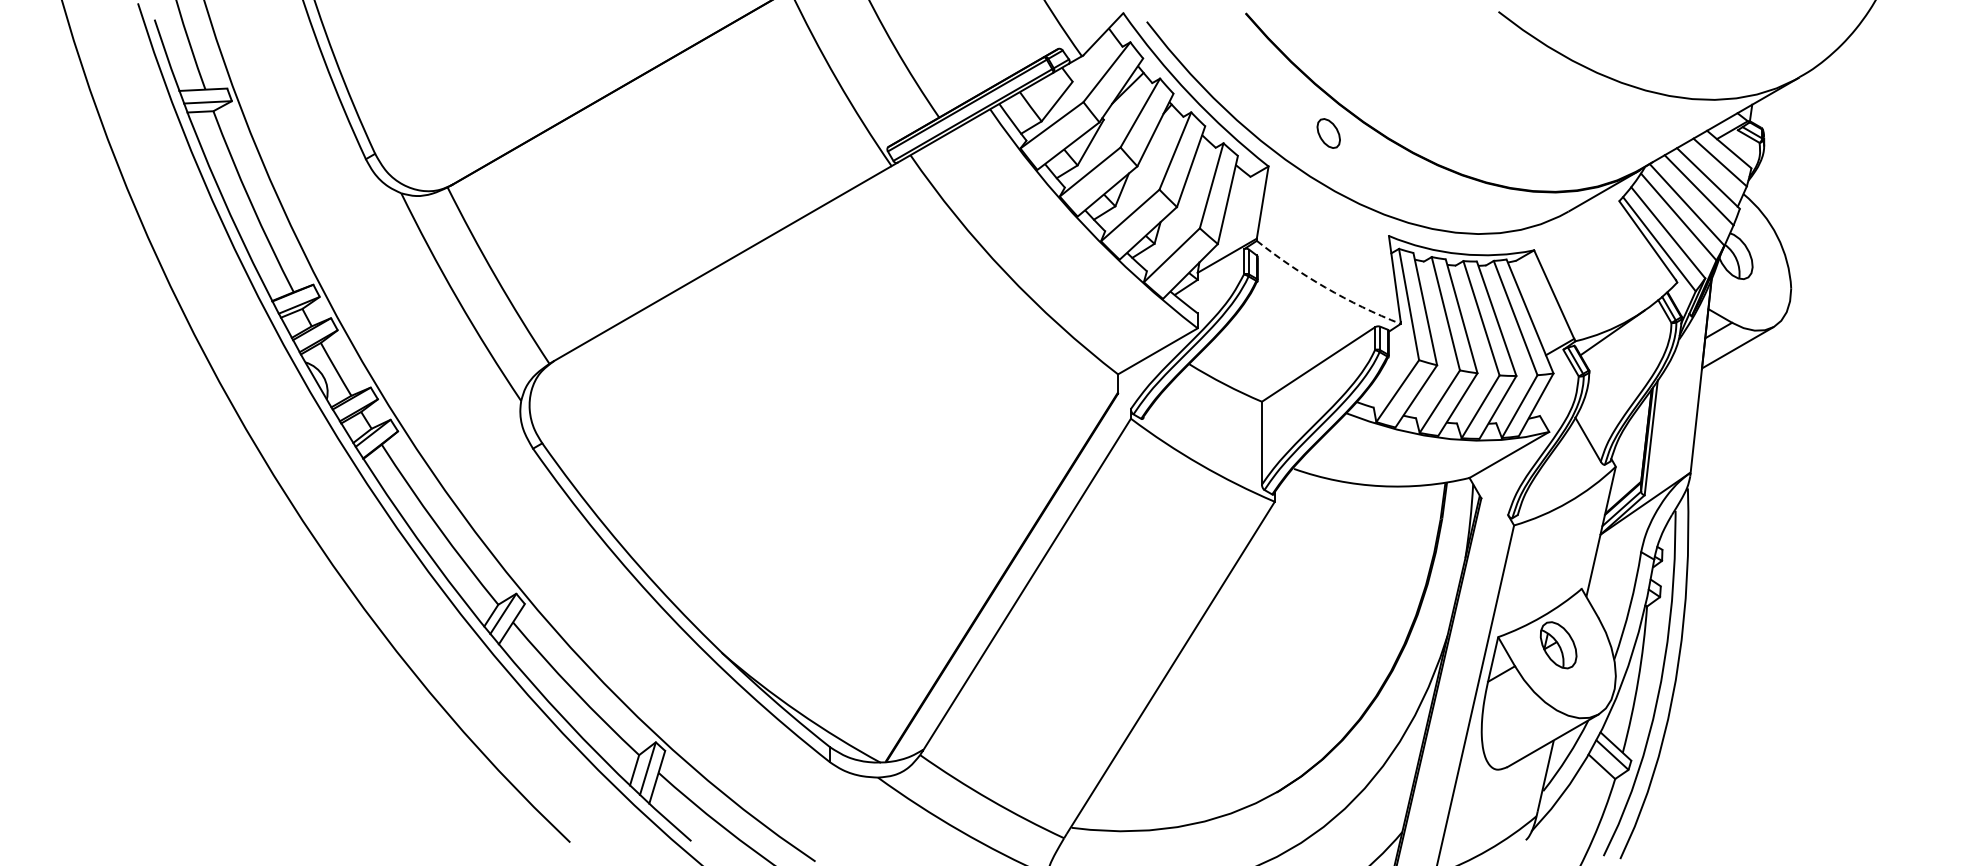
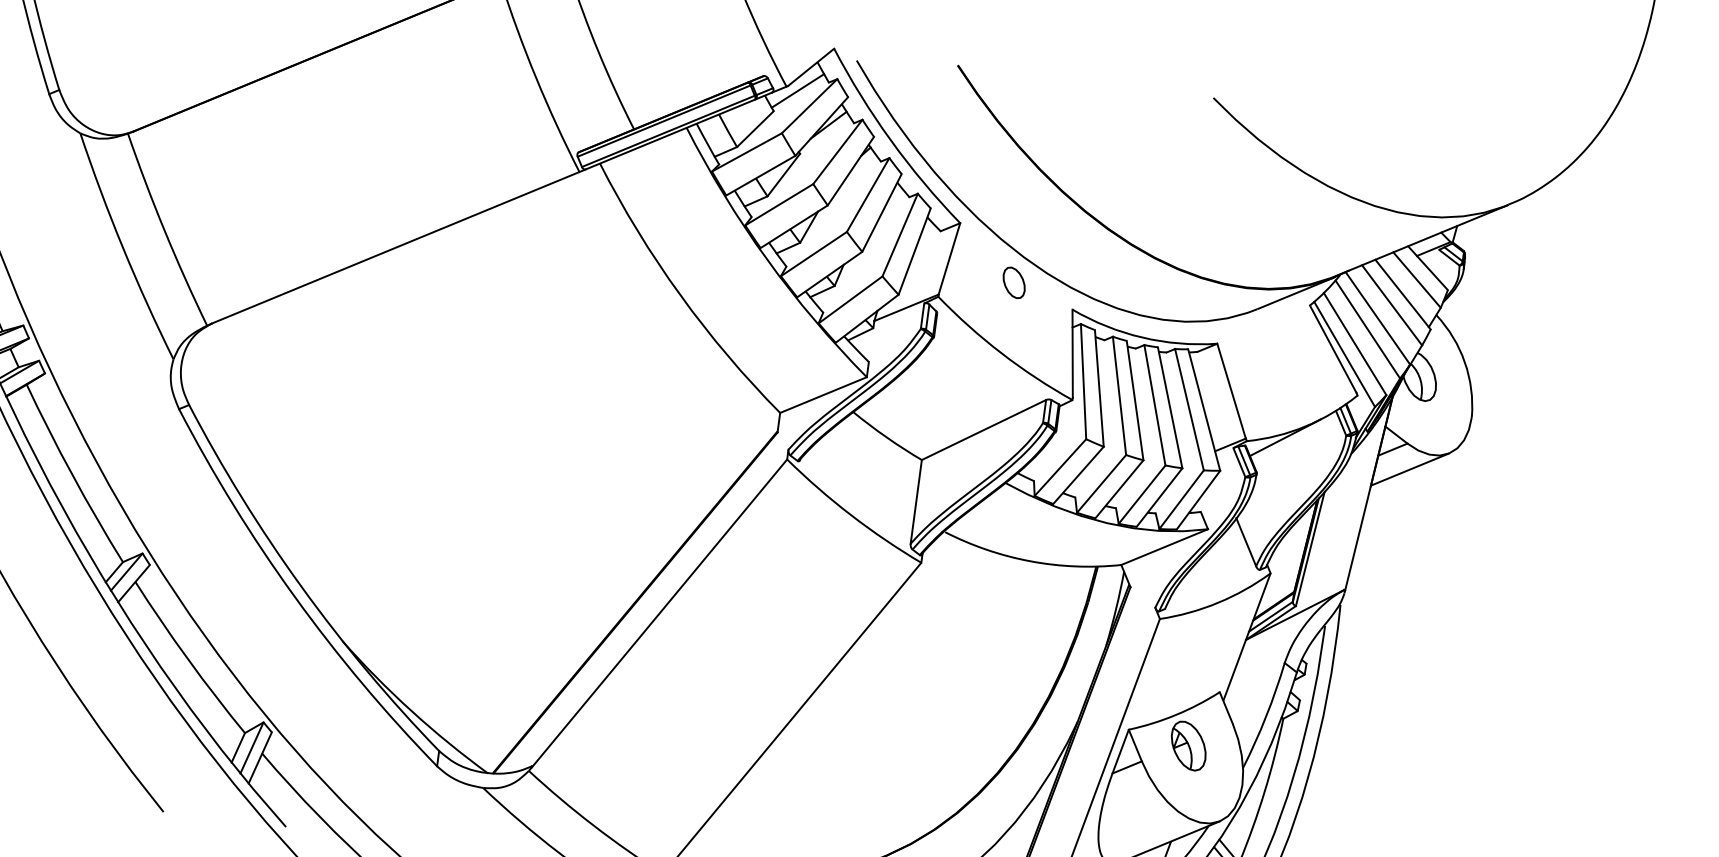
line: (1093, 58) -> (797, 90), added
part: (1328, 133) -> (1013, 282), moved
arc: (1325, 287) -> (1001, 353), dashed -> solid

